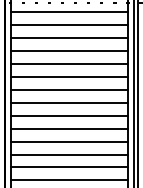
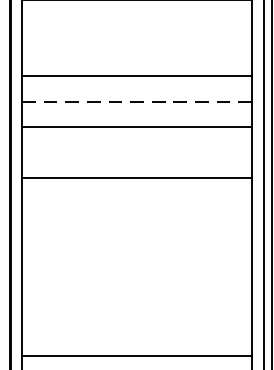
line: (68, 25) -> (135, 25), removed
line: (68, 38) -> (135, 51), removed
line: (69, 64) -> (137, 102), solid -> dashed
line: (68, 89) -> (135, 151), removed
line: (68, 115) -> (135, 202), removed
line: (68, 128) -> (135, 228), removed
line: (68, 141) -> (135, 253), removed
line: (68, 154) -> (135, 279), removed
line: (68, 167) -> (135, 304), removed
line: (68, 180) -> (135, 330), removed

